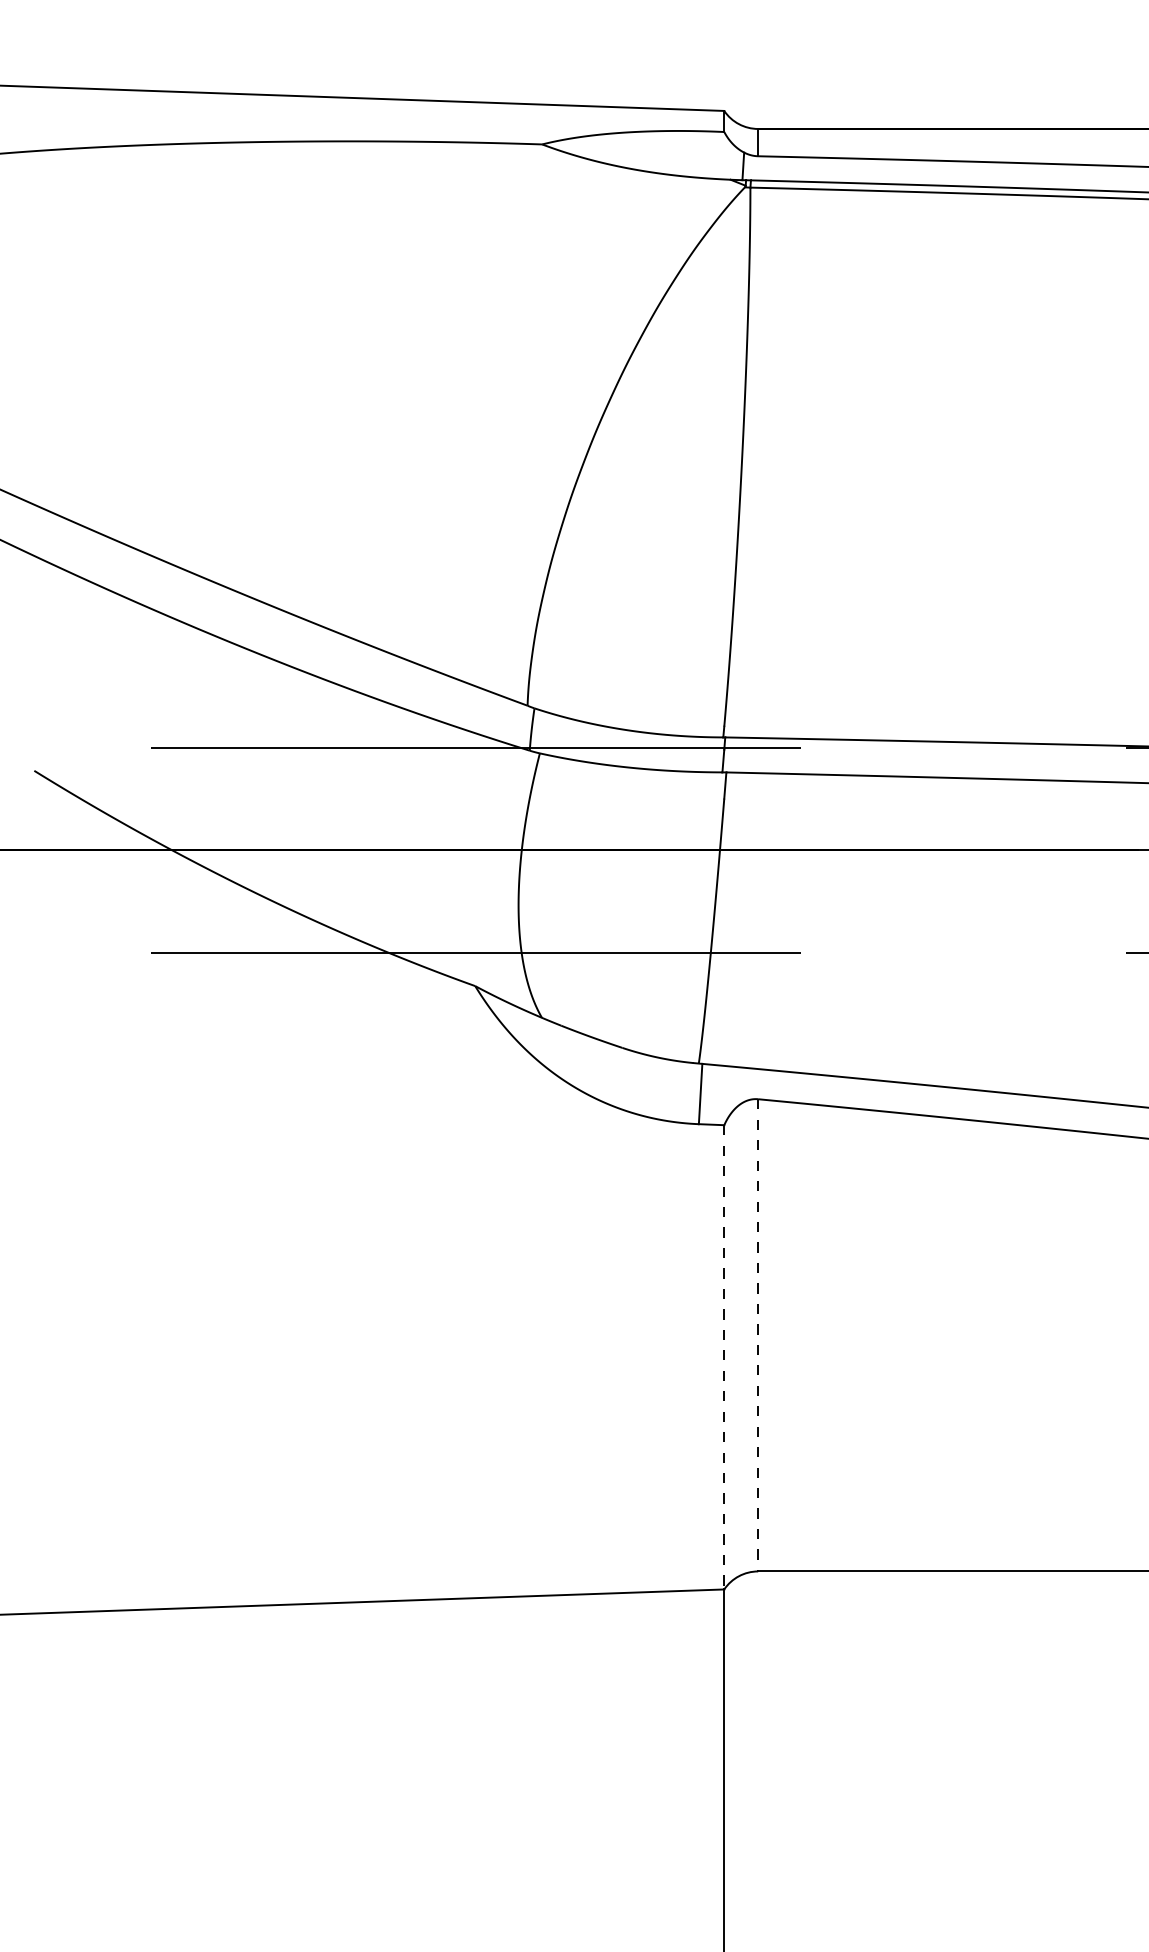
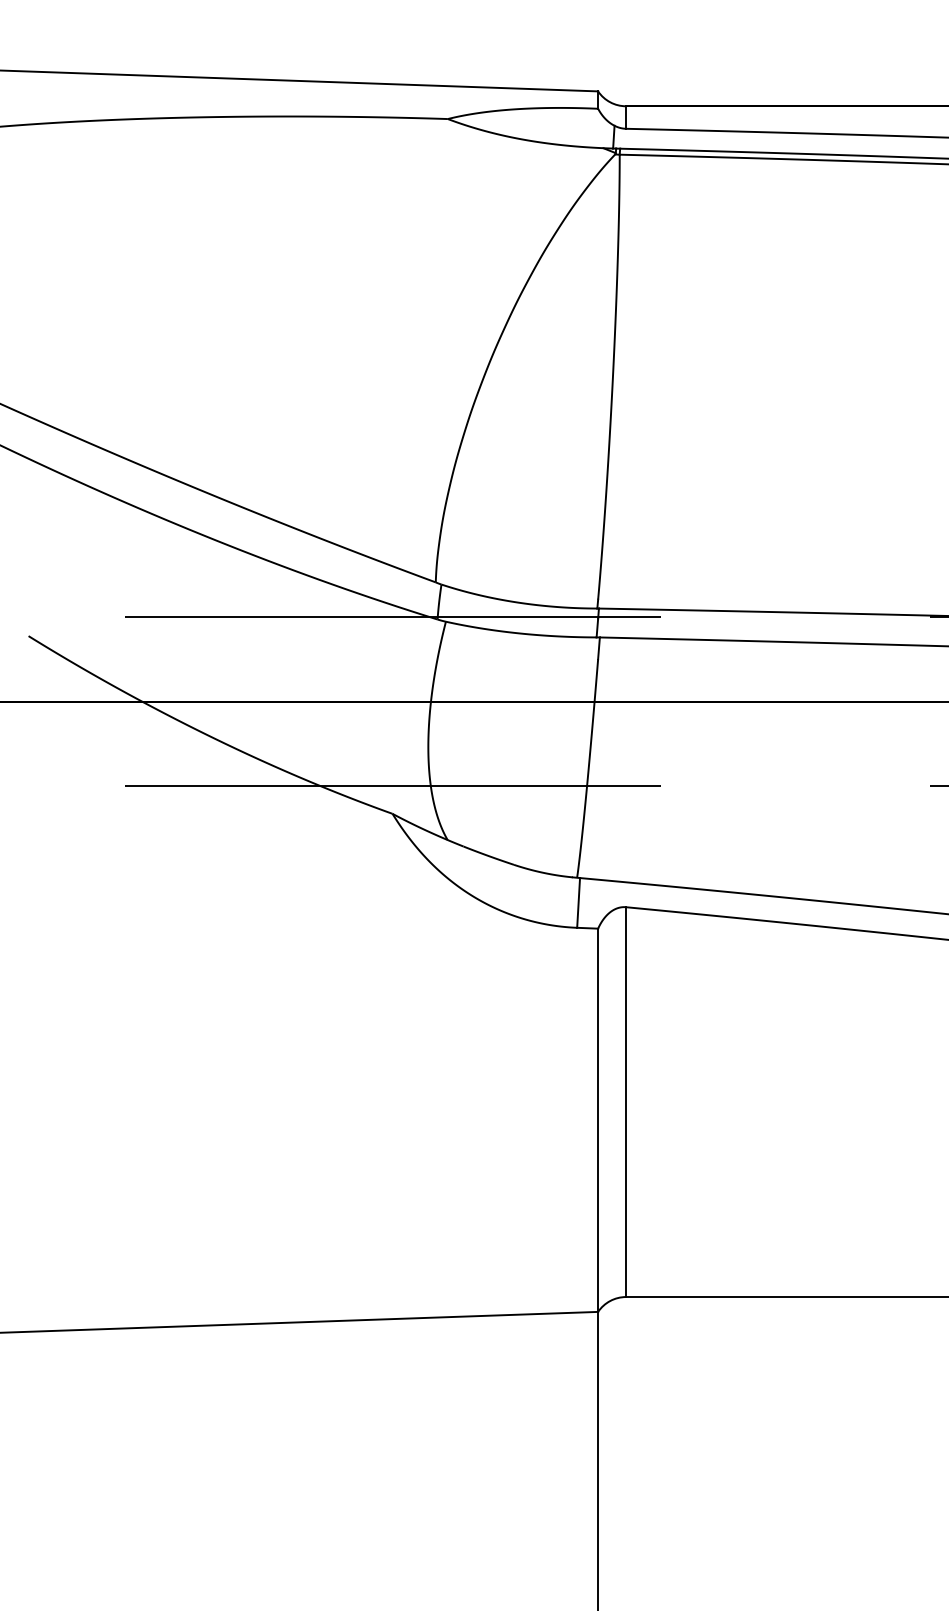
line: (758, 1335) -> (626, 1102), dashed -> solid
line: (724, 1357) -> (598, 1120), dashed -> solid

